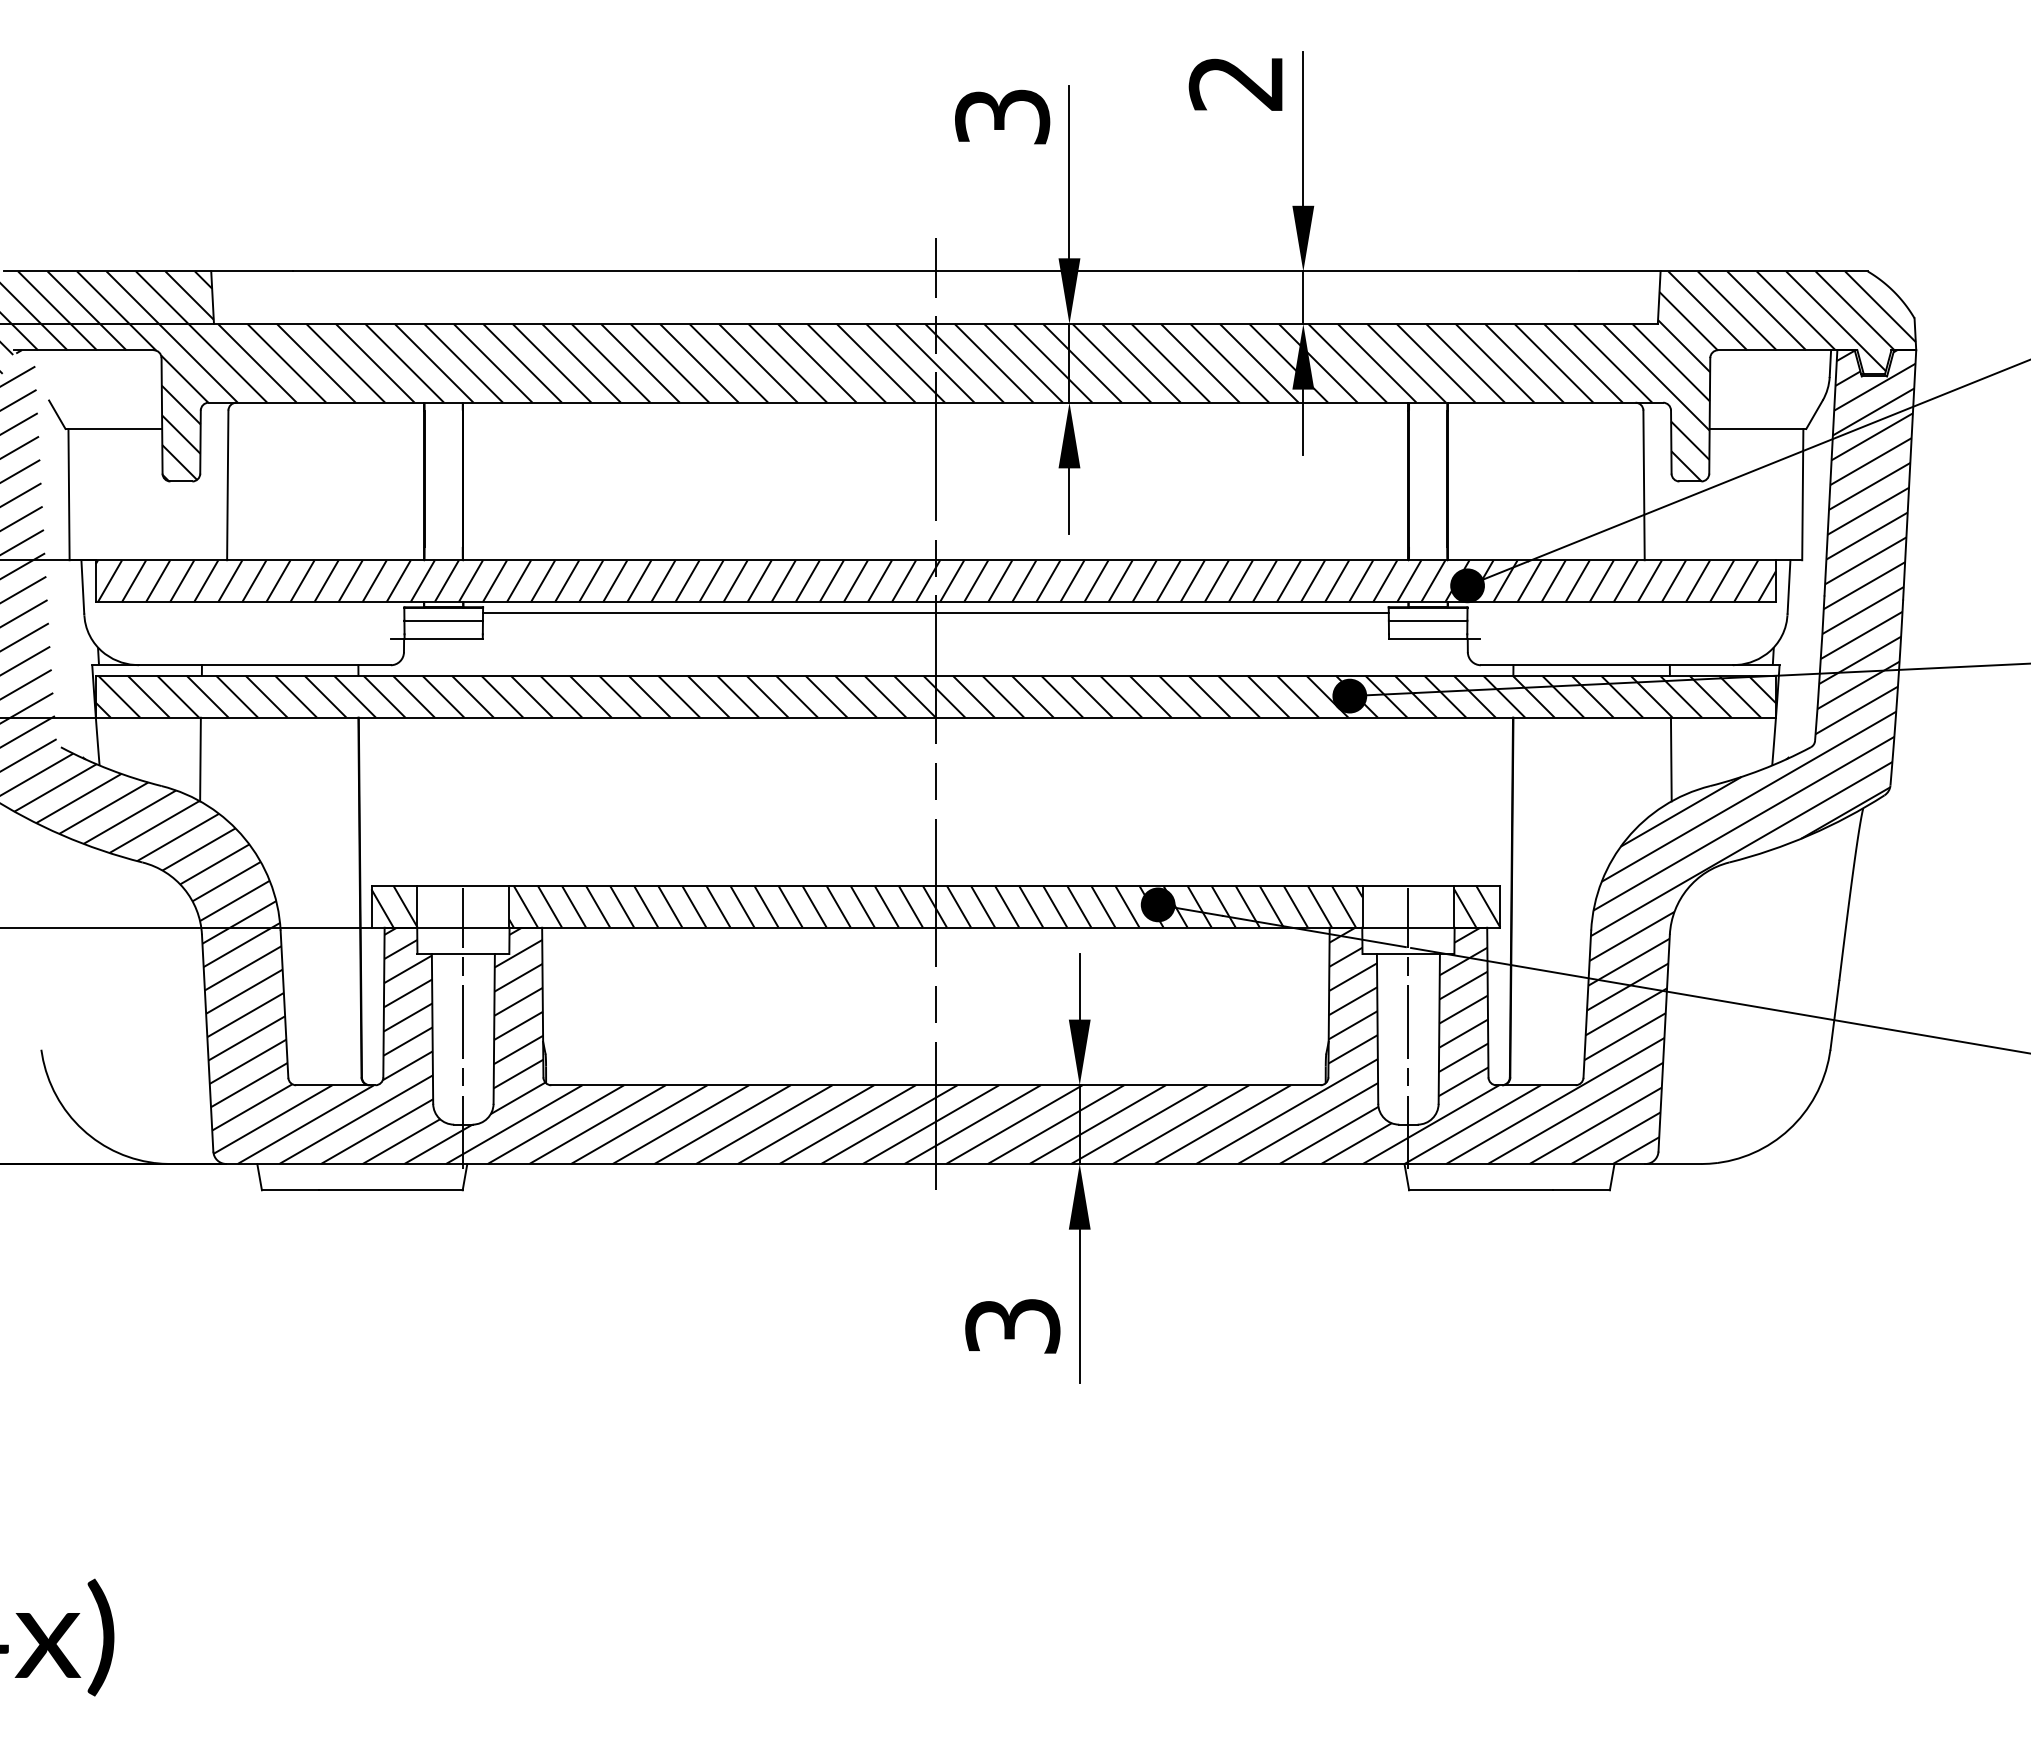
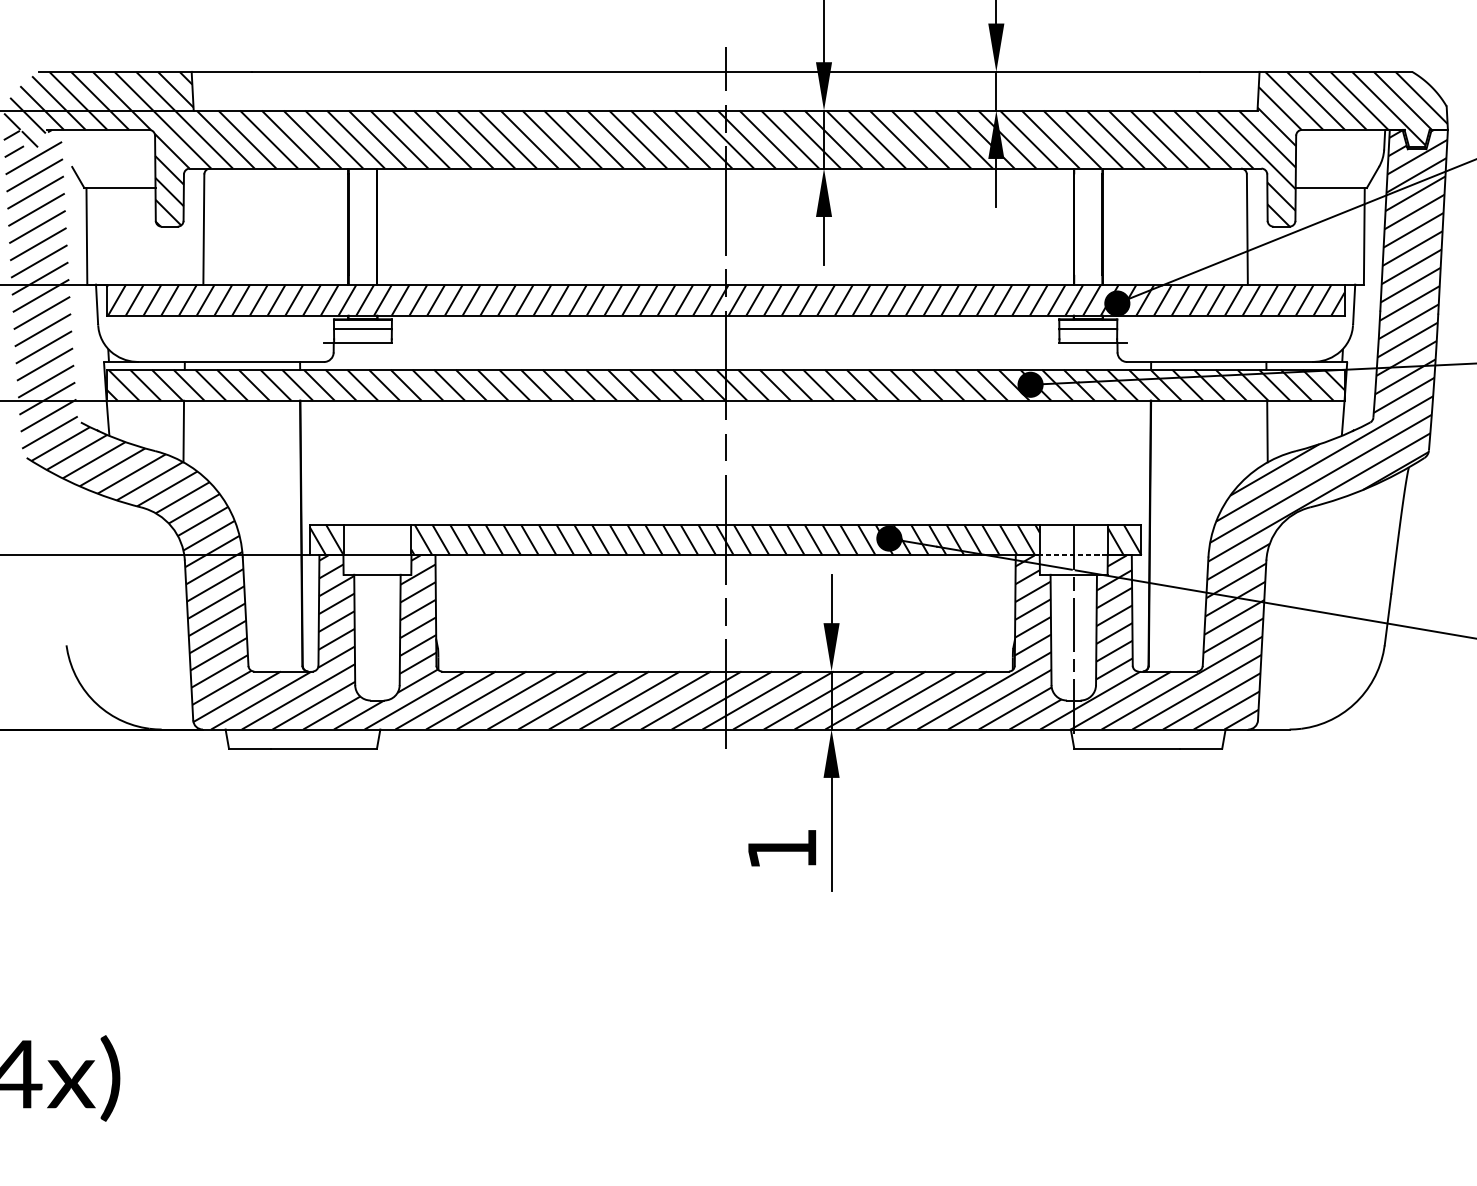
line: (935, 612) -> (725, 323), removed
line: (1408, 927) -> (1073, 555), solid -> dashed
line: (463, 1028) -> (377, 629), removed
text: (1012, 1326) -> (782, 849), 3 -> 1

